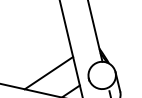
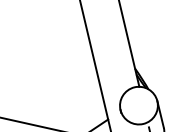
line: (48, 72) -> (64, 101), removed

